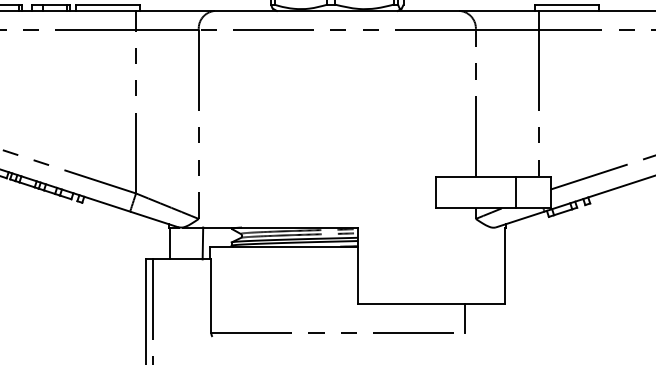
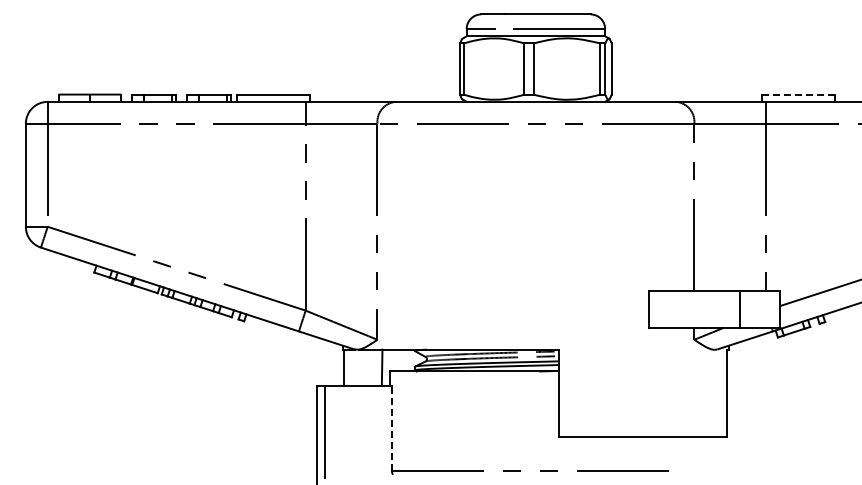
line: (566, 4) -> (798, 94), solid -> dashed
line: (211, 295) -> (391, 427), solid -> dashed
line: (464, 318) -> (681, 453), removed

